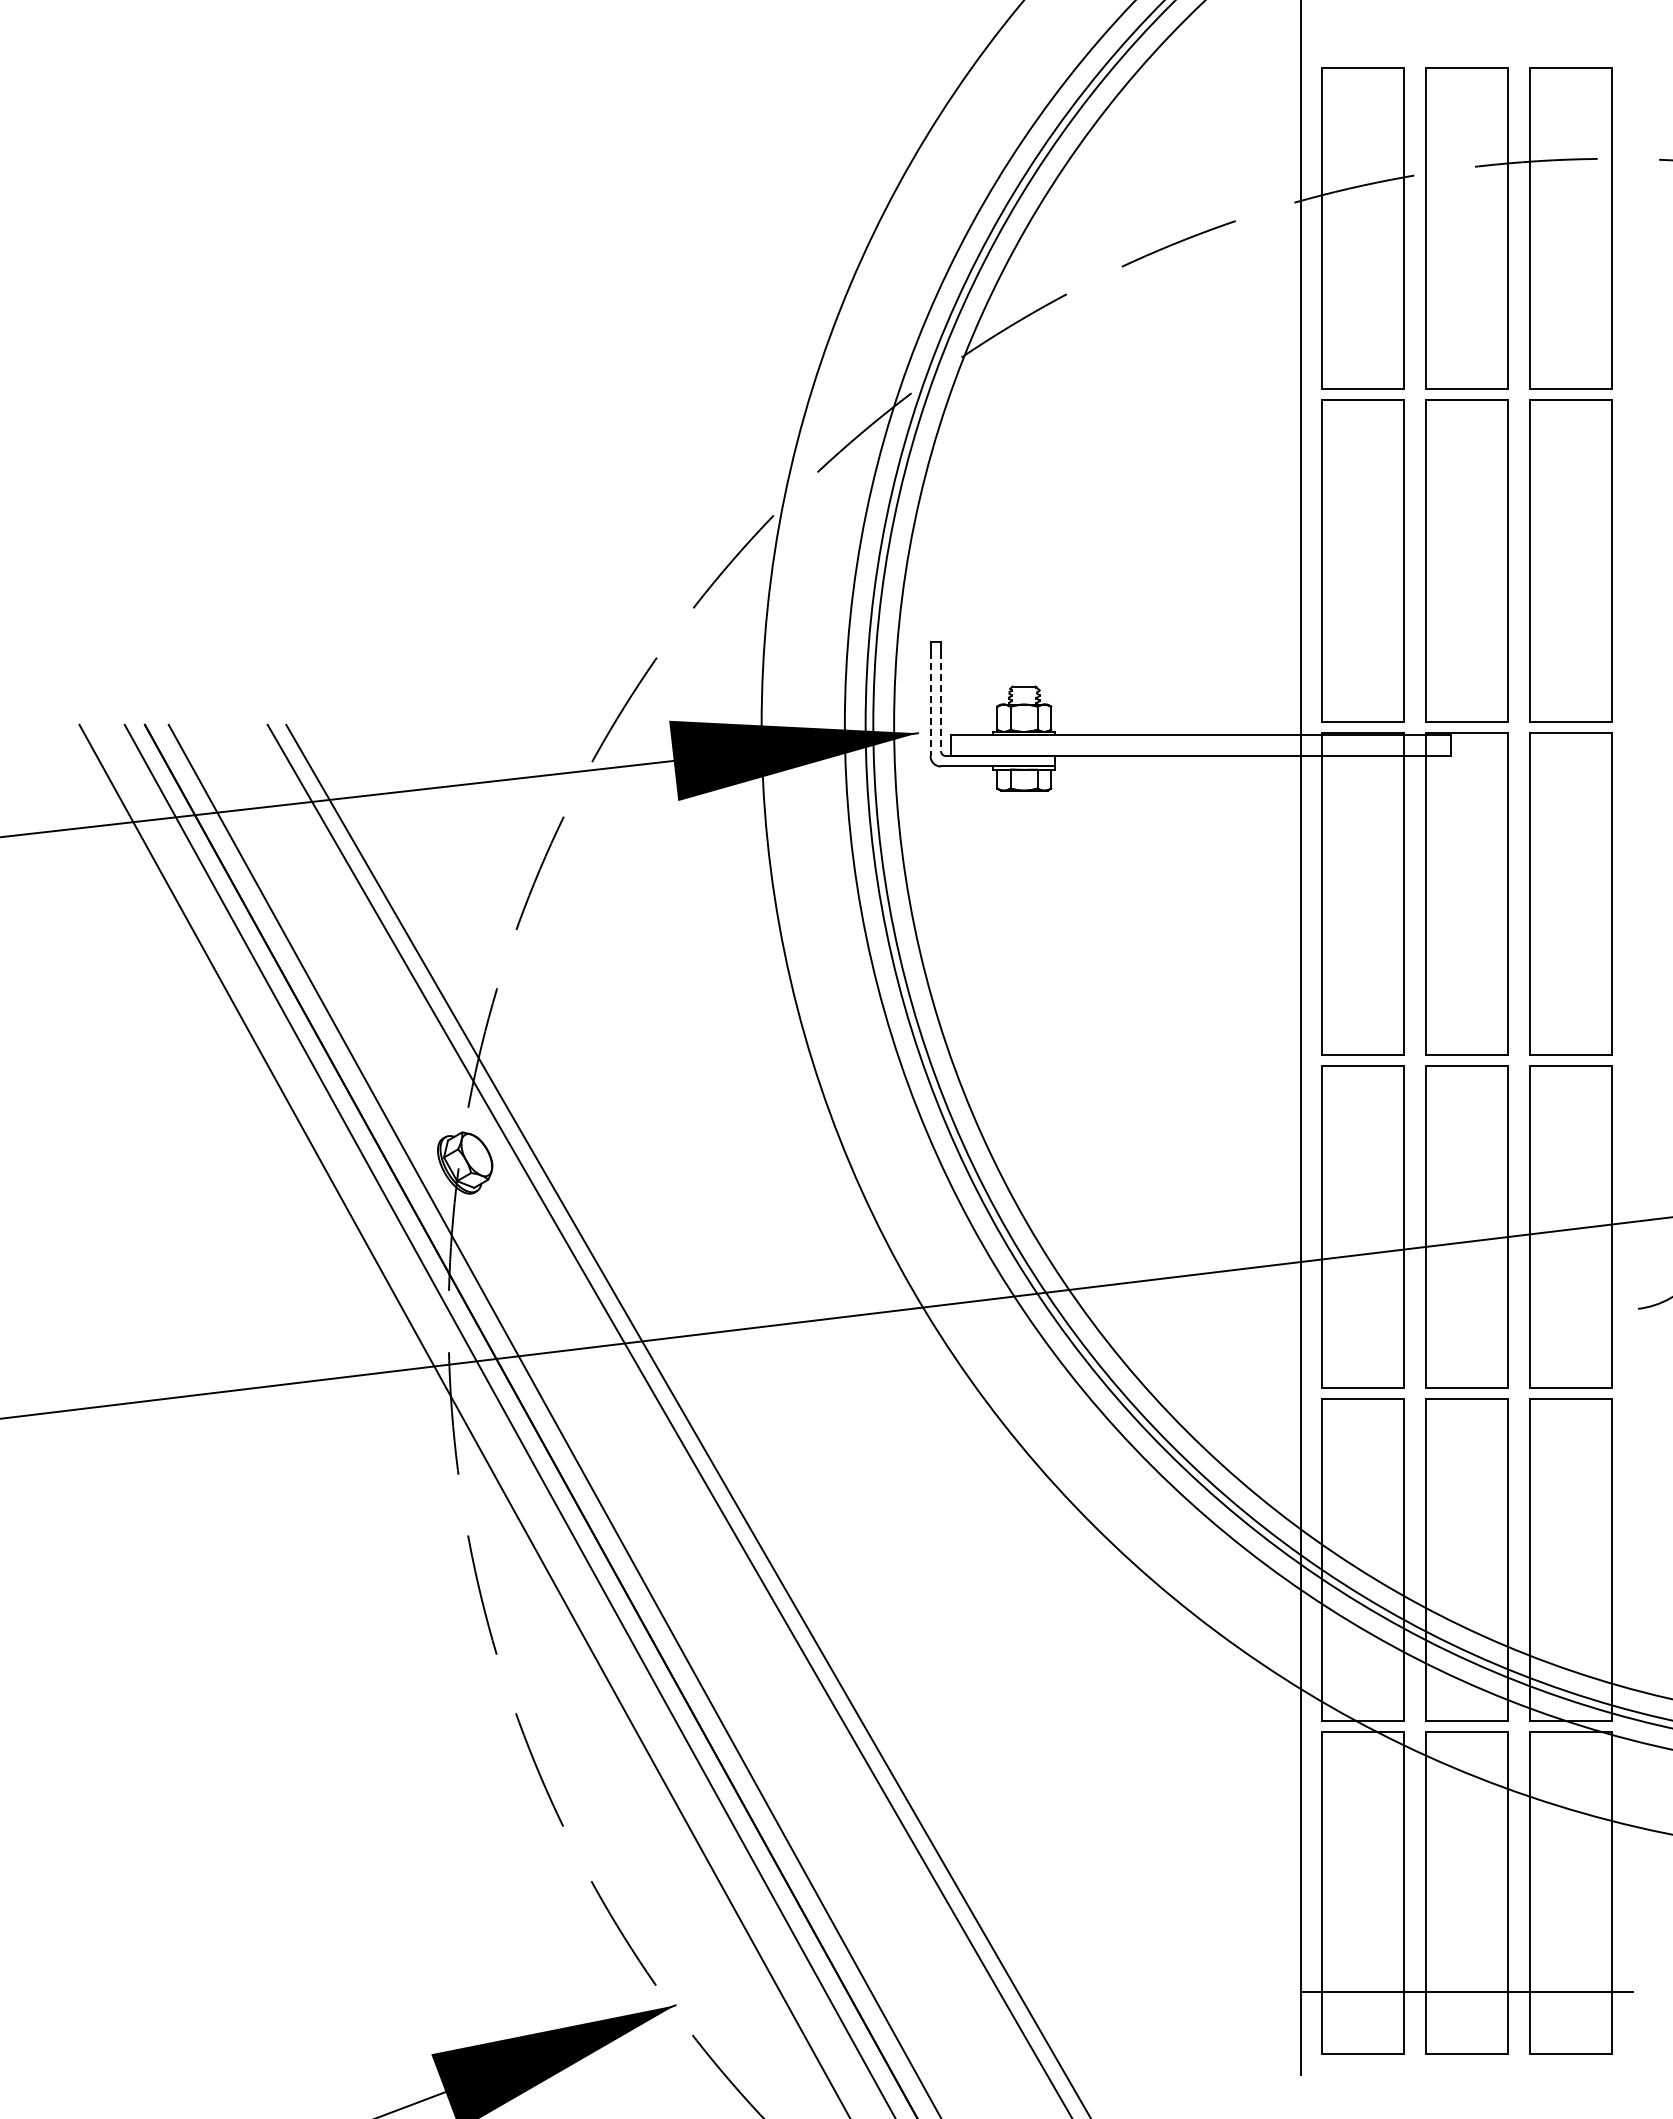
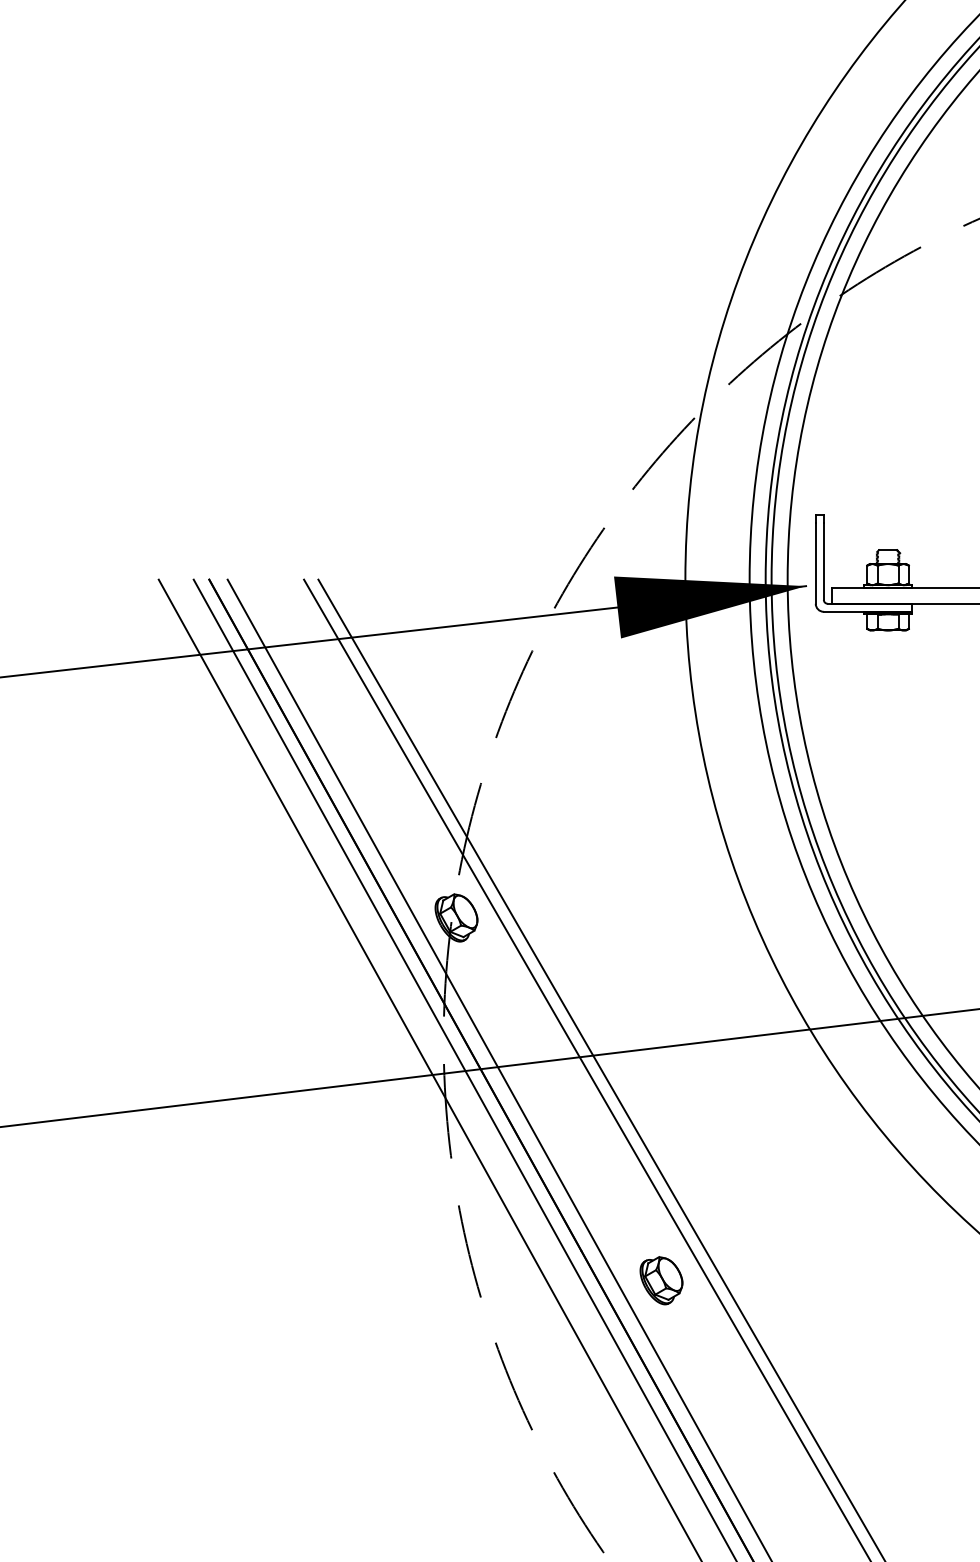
line: (940, 701) -> (823, 561), dashed -> solid
line: (930, 704) -> (815, 563), dashed -> solid
part: (730, 1632) -> (661, 1280), added

